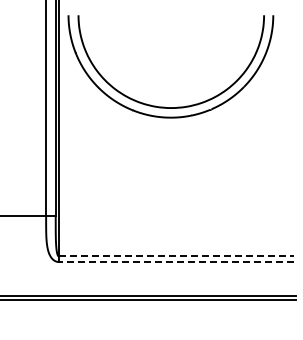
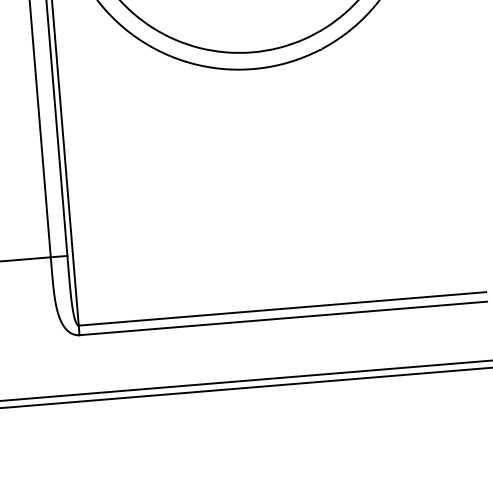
line: (176, 256) -> (282, 308), dashed -> solid
line: (176, 262) -> (283, 319), dashed -> solid

